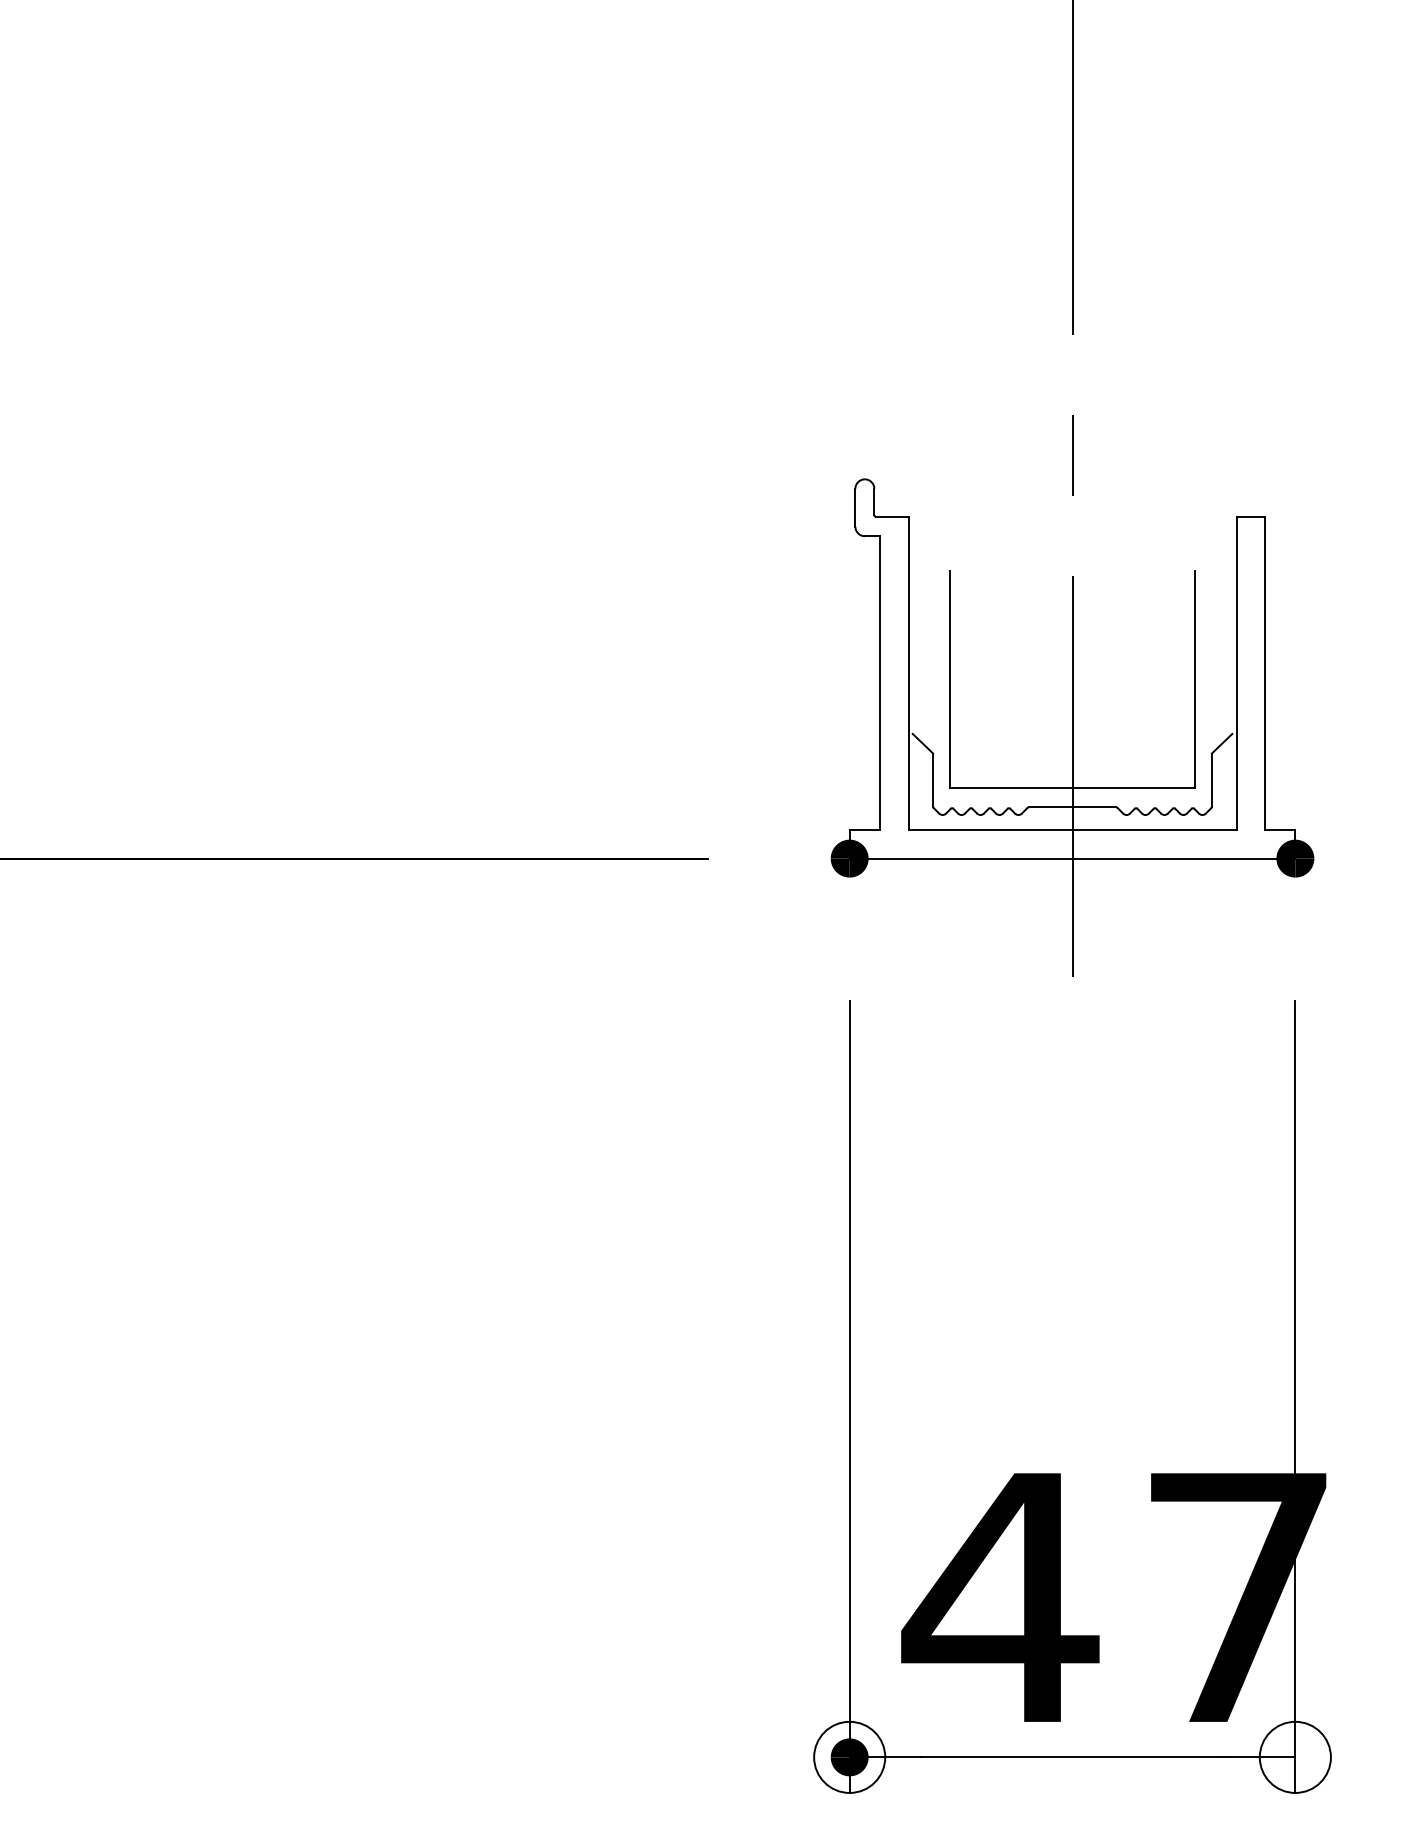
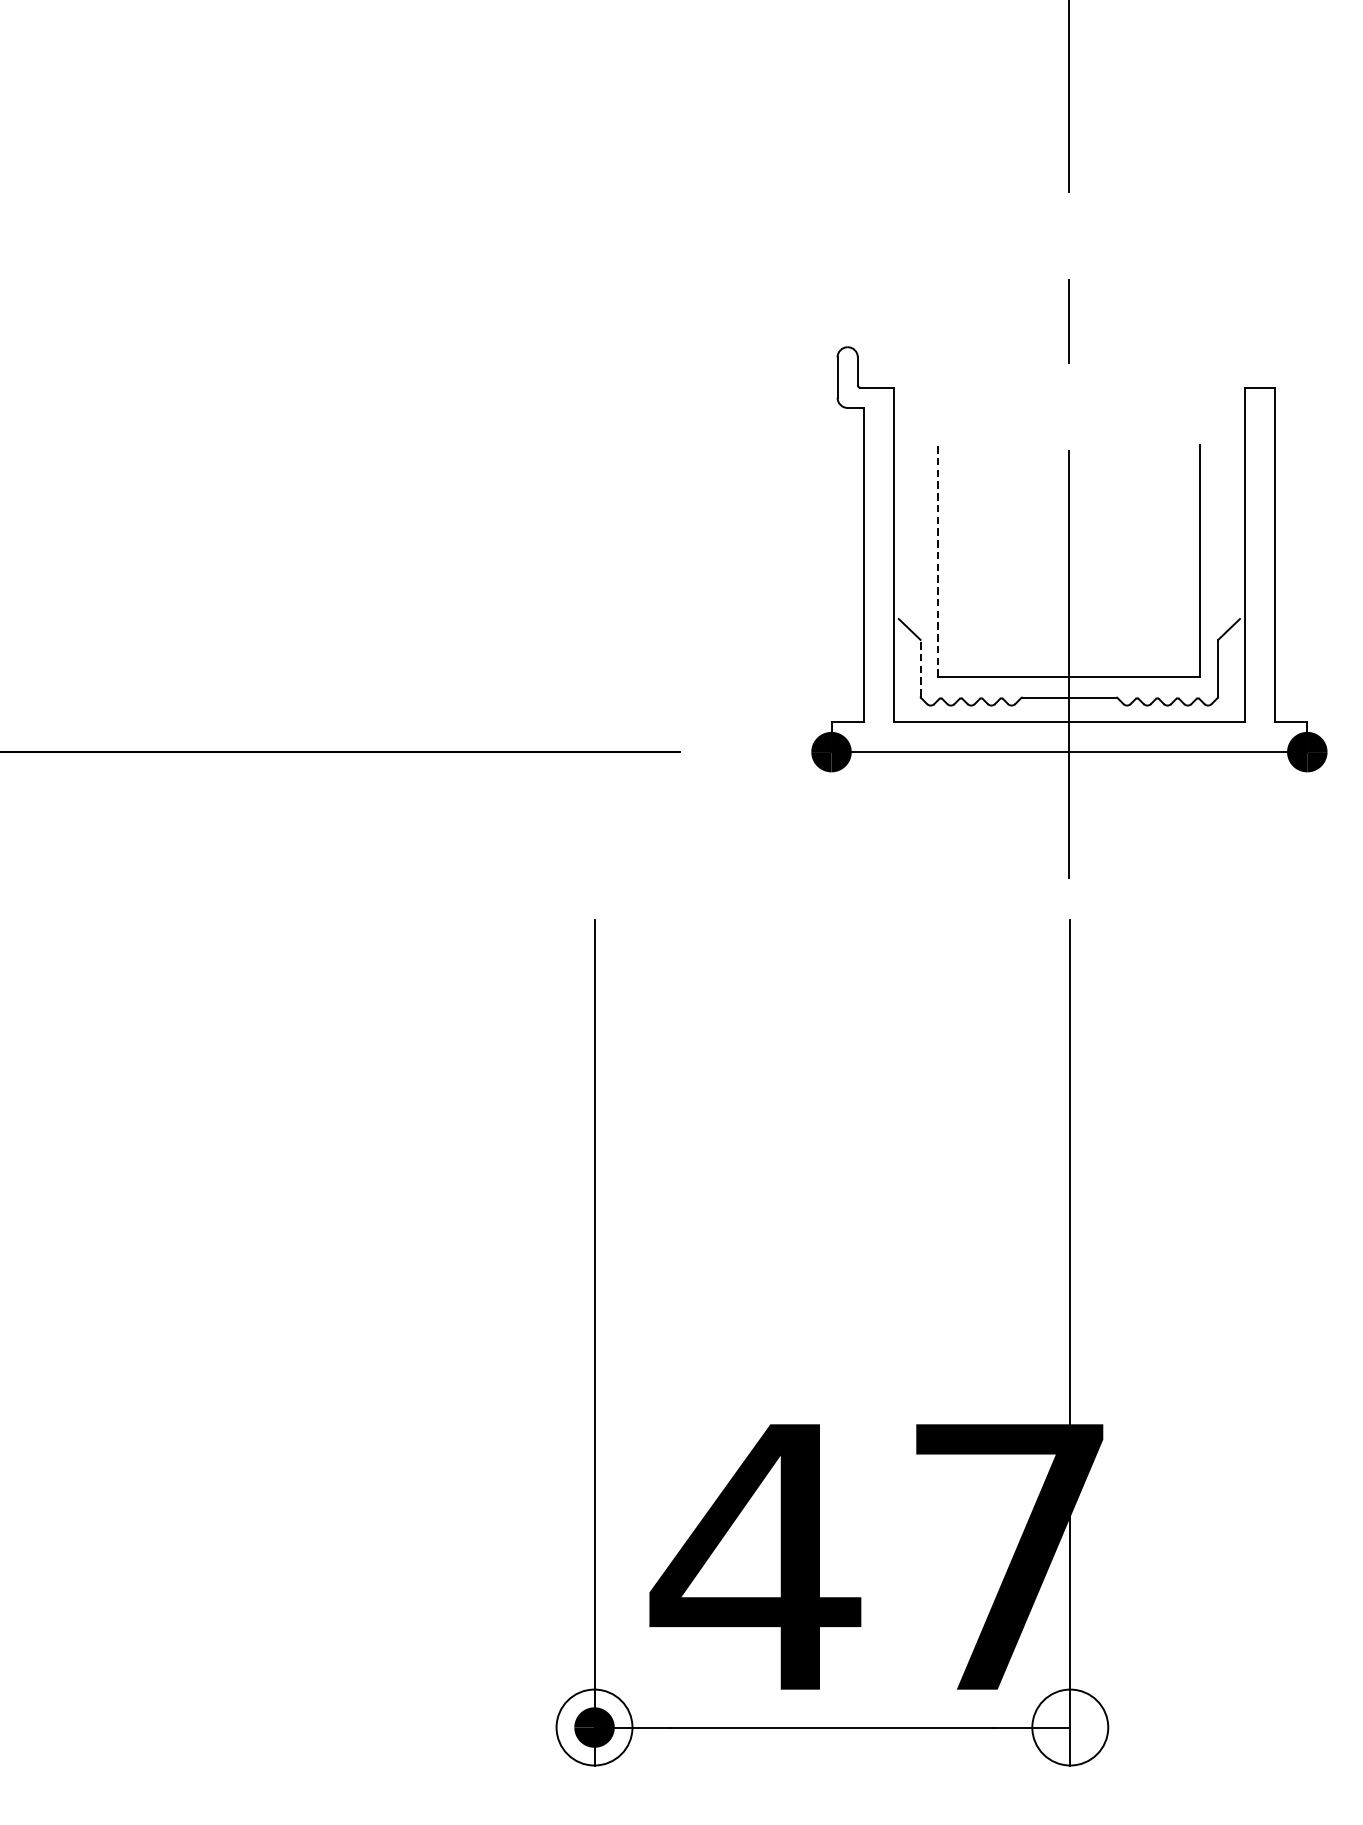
line: (949, 679) -> (938, 560), solid -> dashed
line: (933, 780) -> (920, 668), solid -> dashed
part: (1060, 1473) -> (819, 1424), moved

